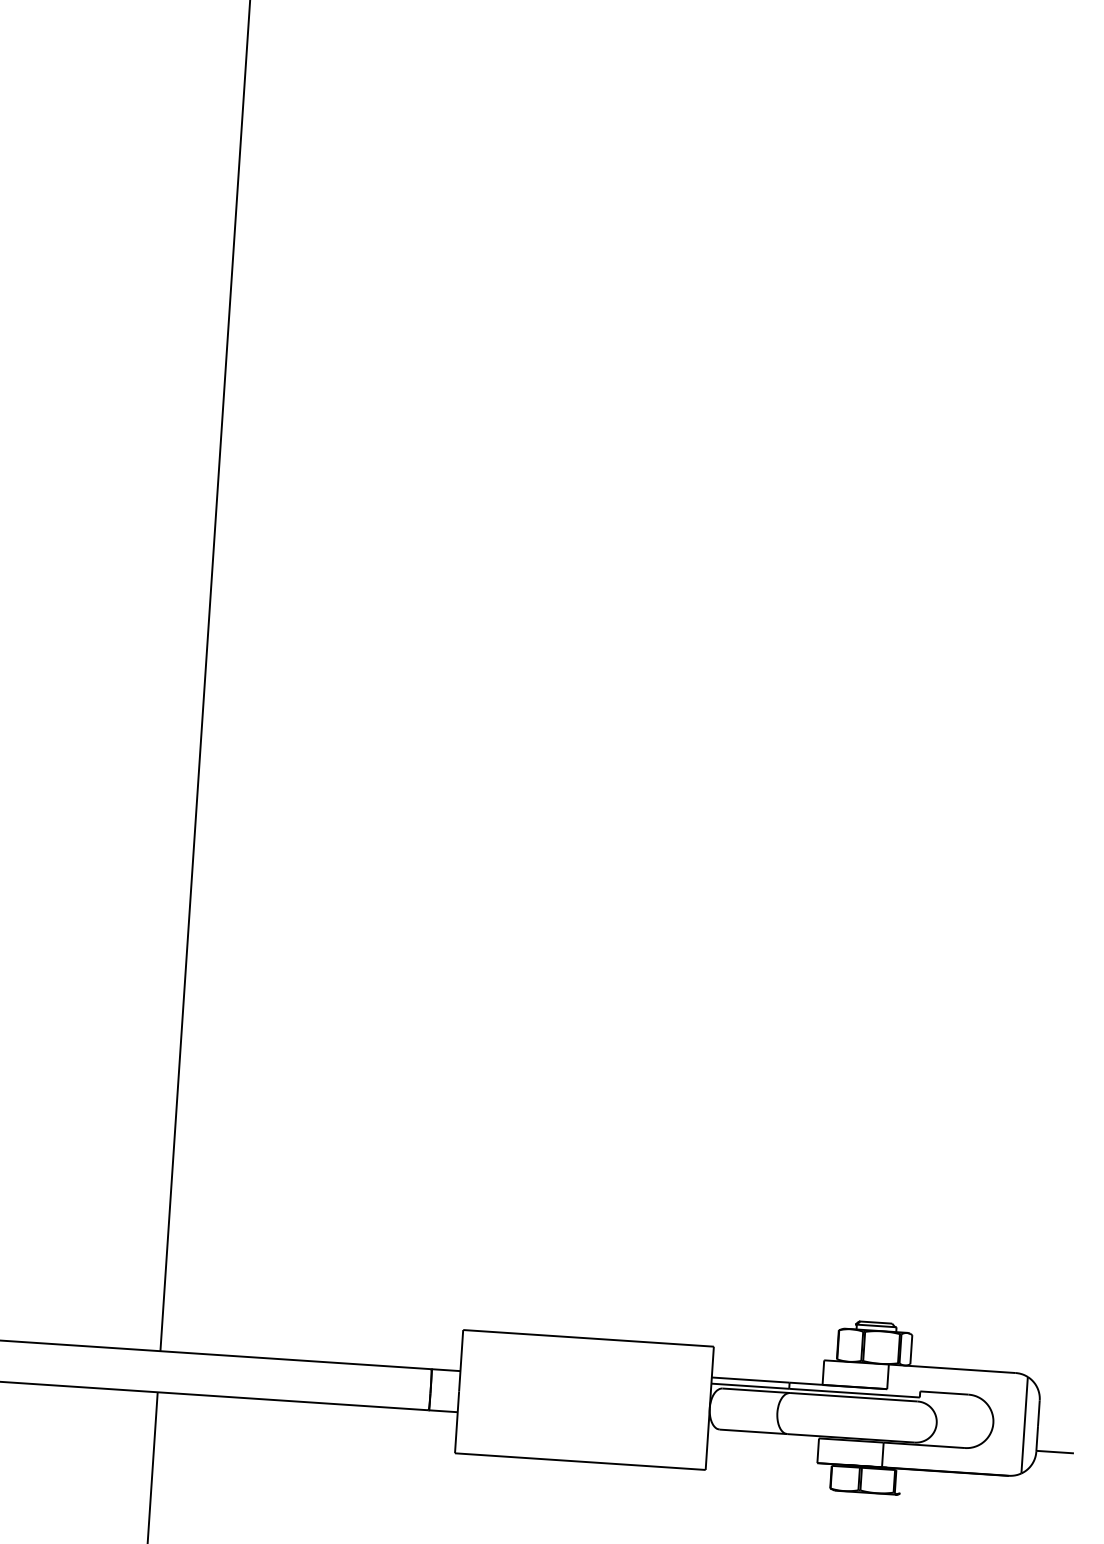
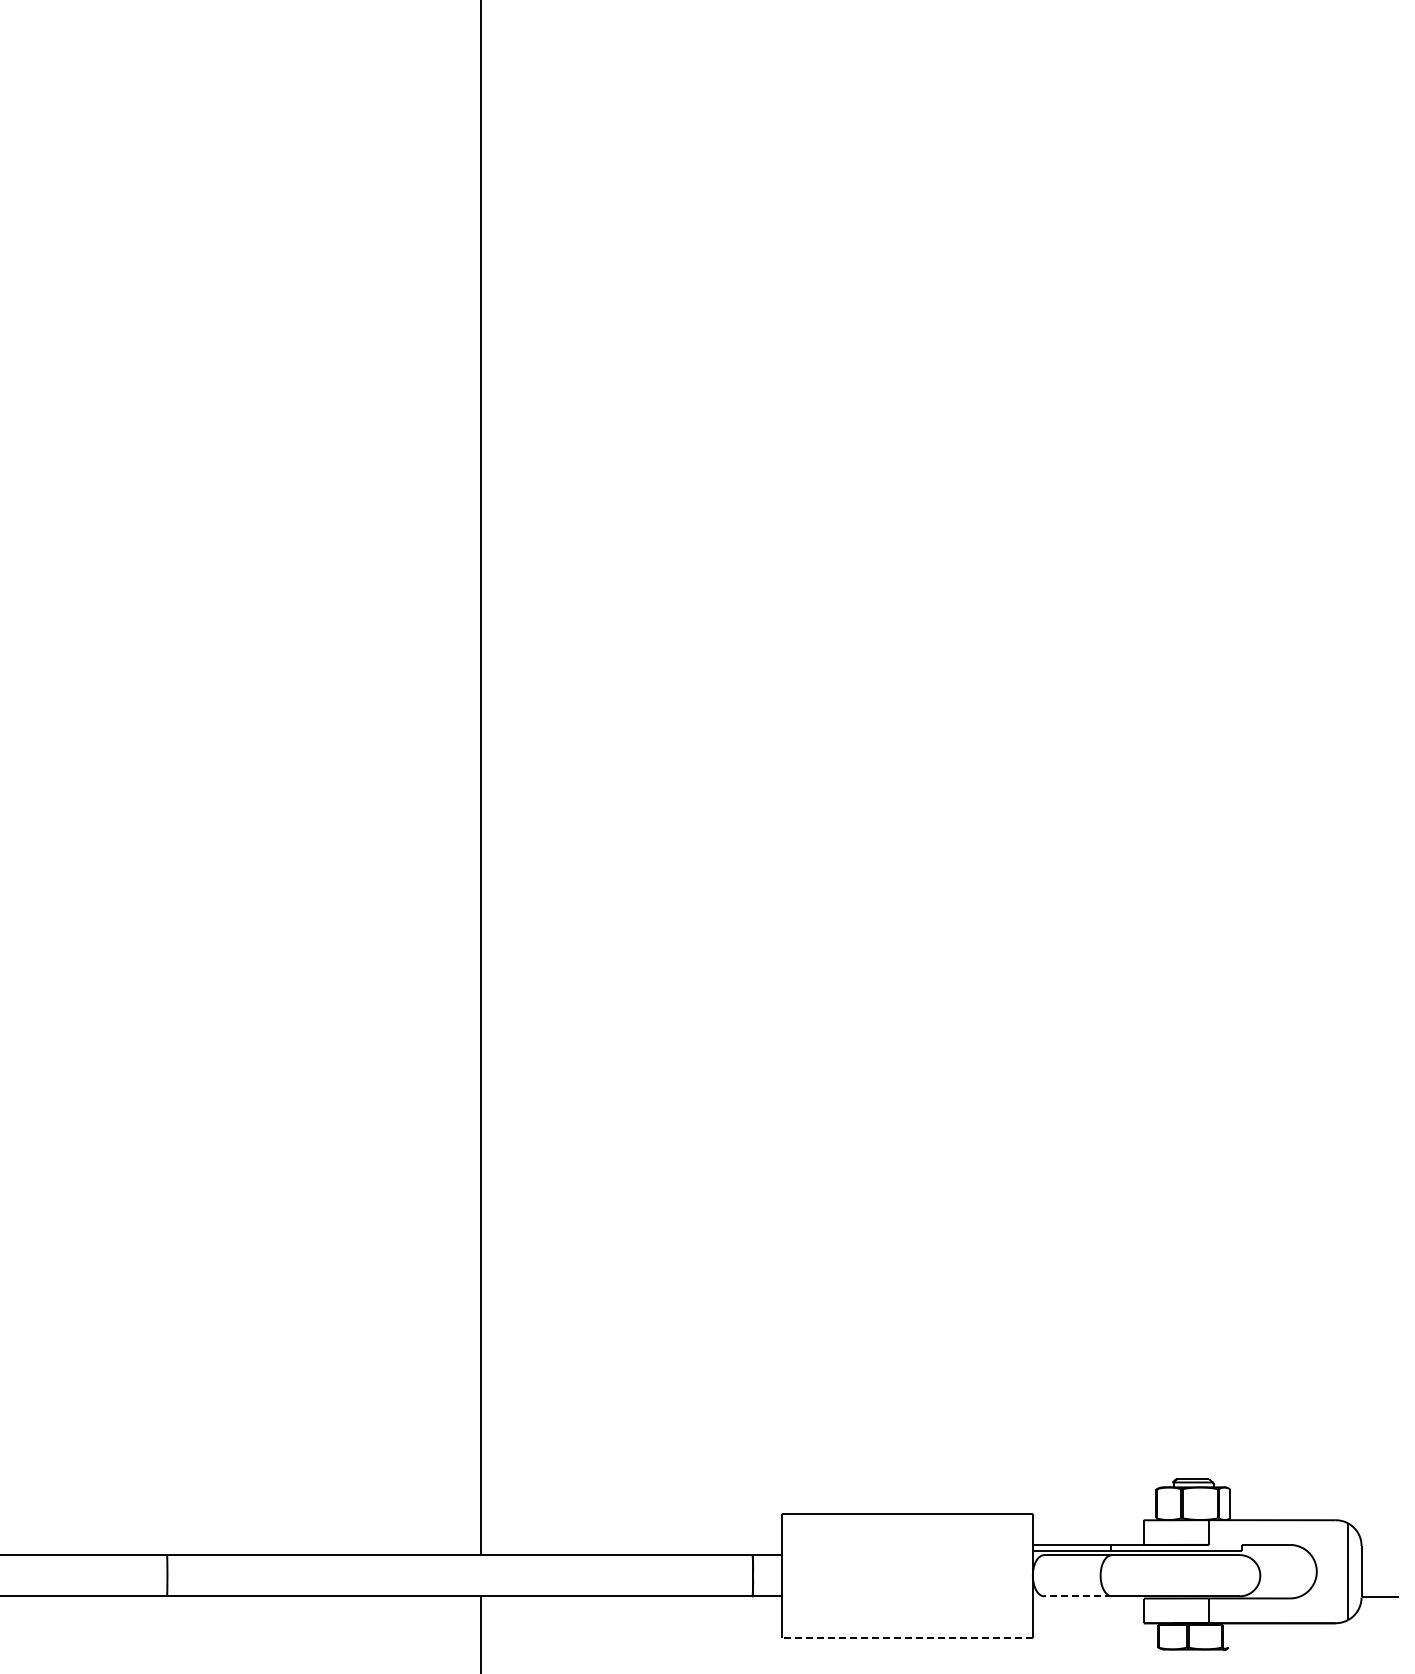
line: (753, 1432) -> (1078, 1596), solid -> dashed
line: (580, 1461) -> (907, 1637), solid -> dashed

